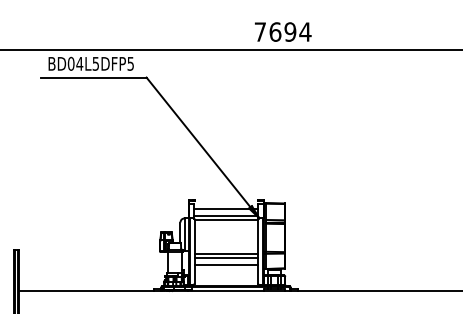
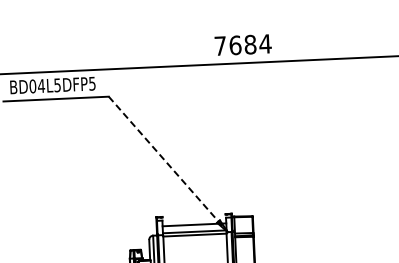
text: (290, 31) -> (250, 44), 7694 -> 7684
line: (203, 148) -> (168, 164), solid -> dashed

